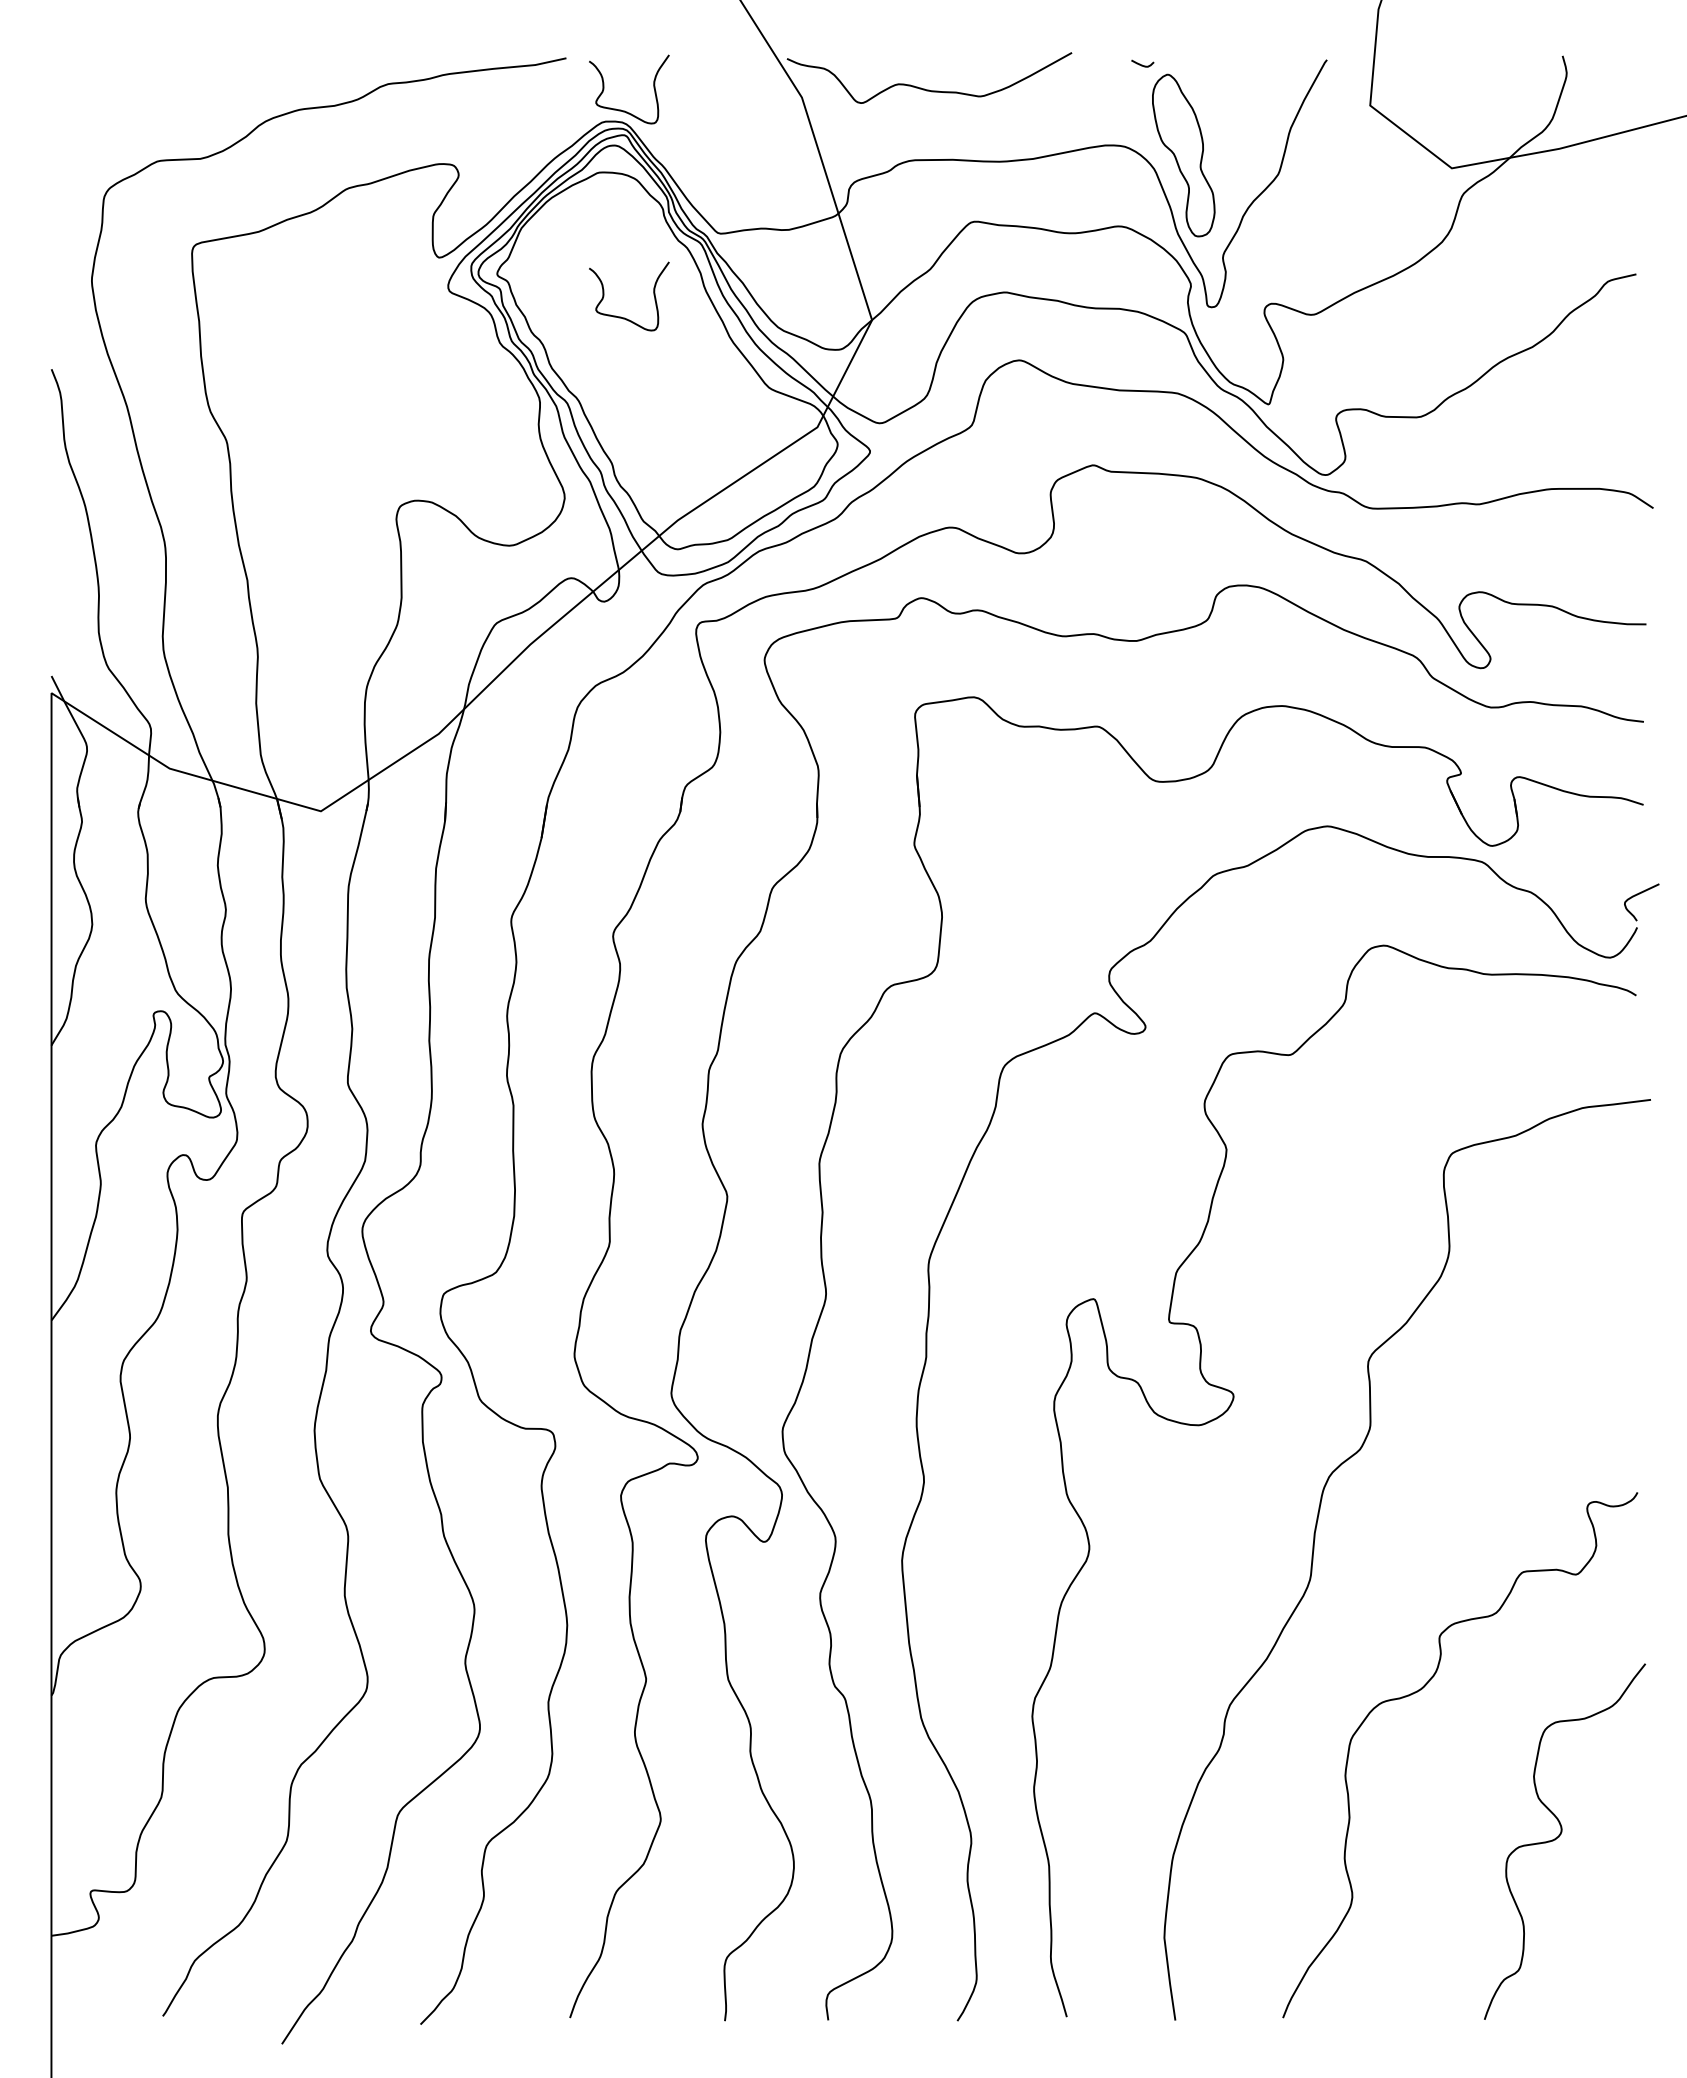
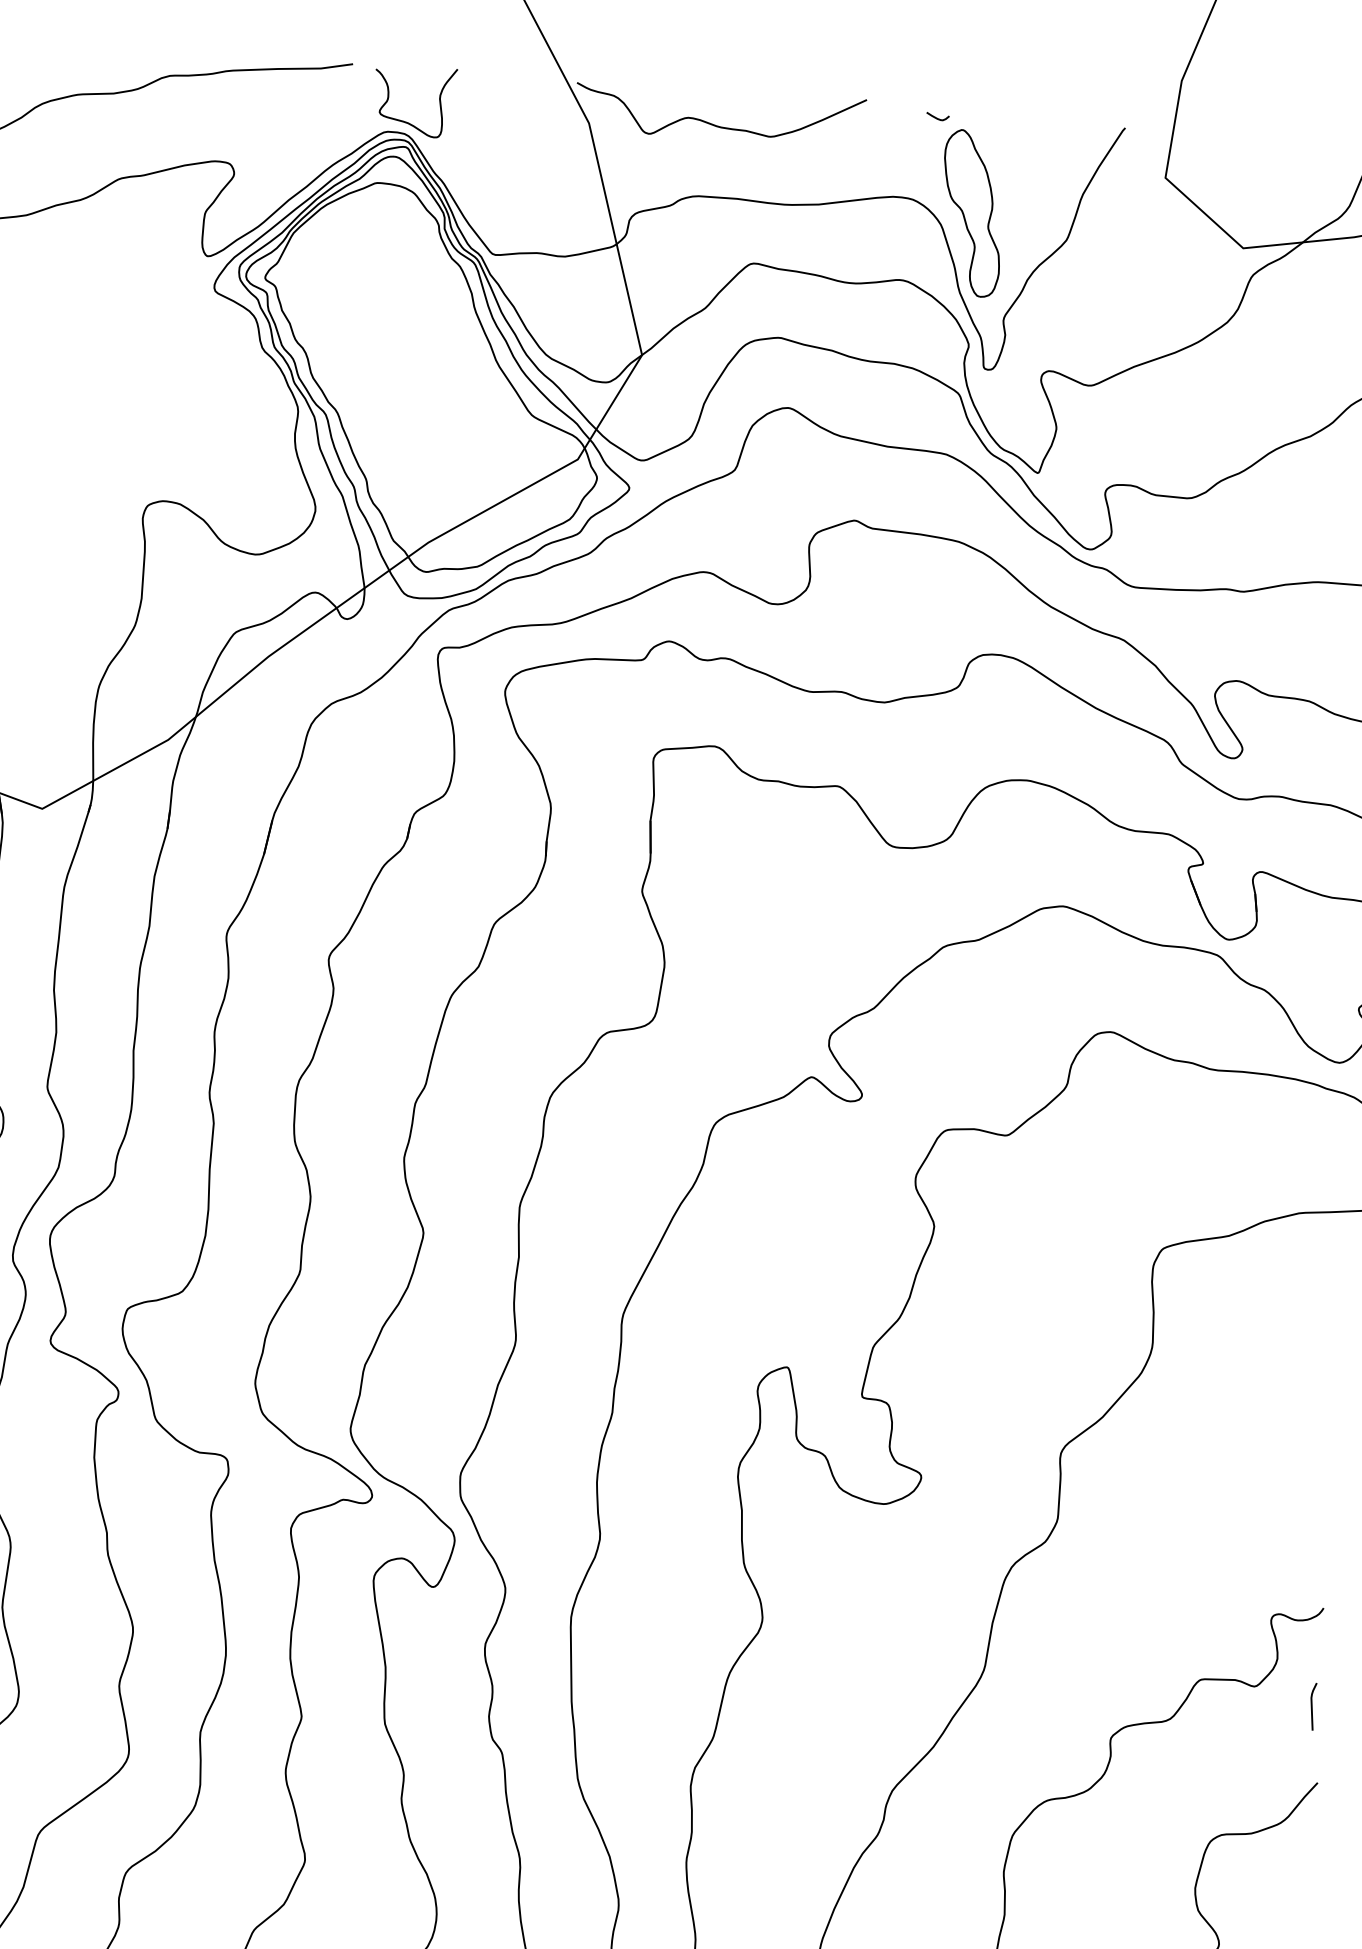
curve: (621, 316) -> (387, 330), removed
line: (1634, 1589) -> (1312, 1706), added

